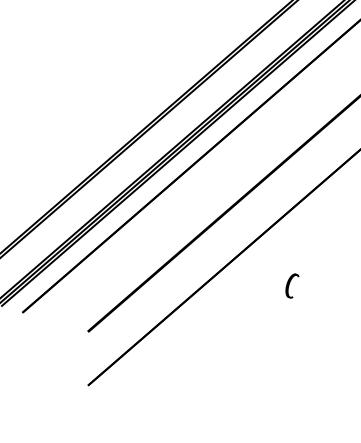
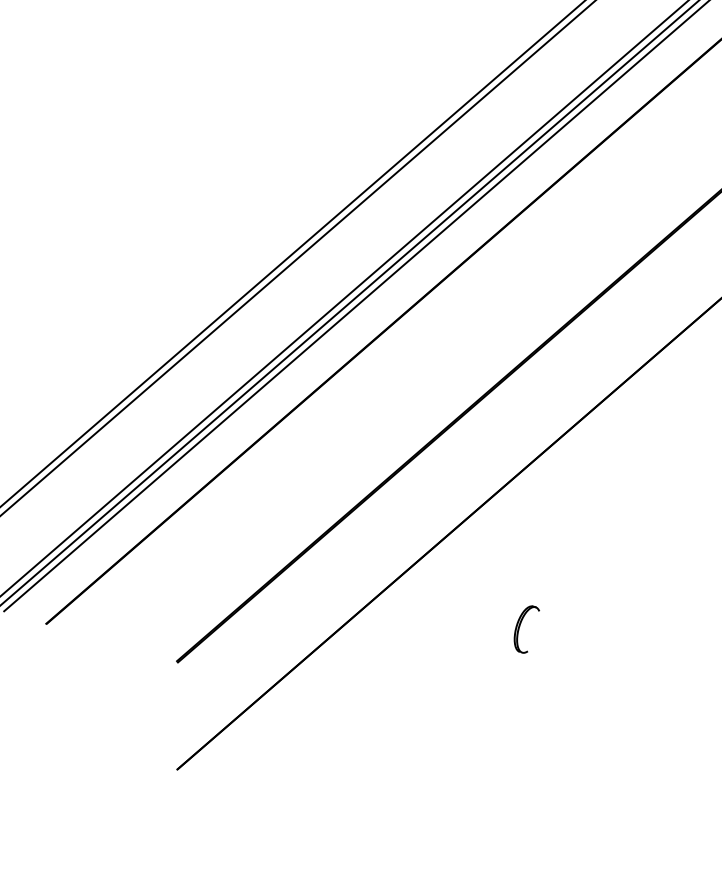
part: (292, 285) -> (526, 628), moved

